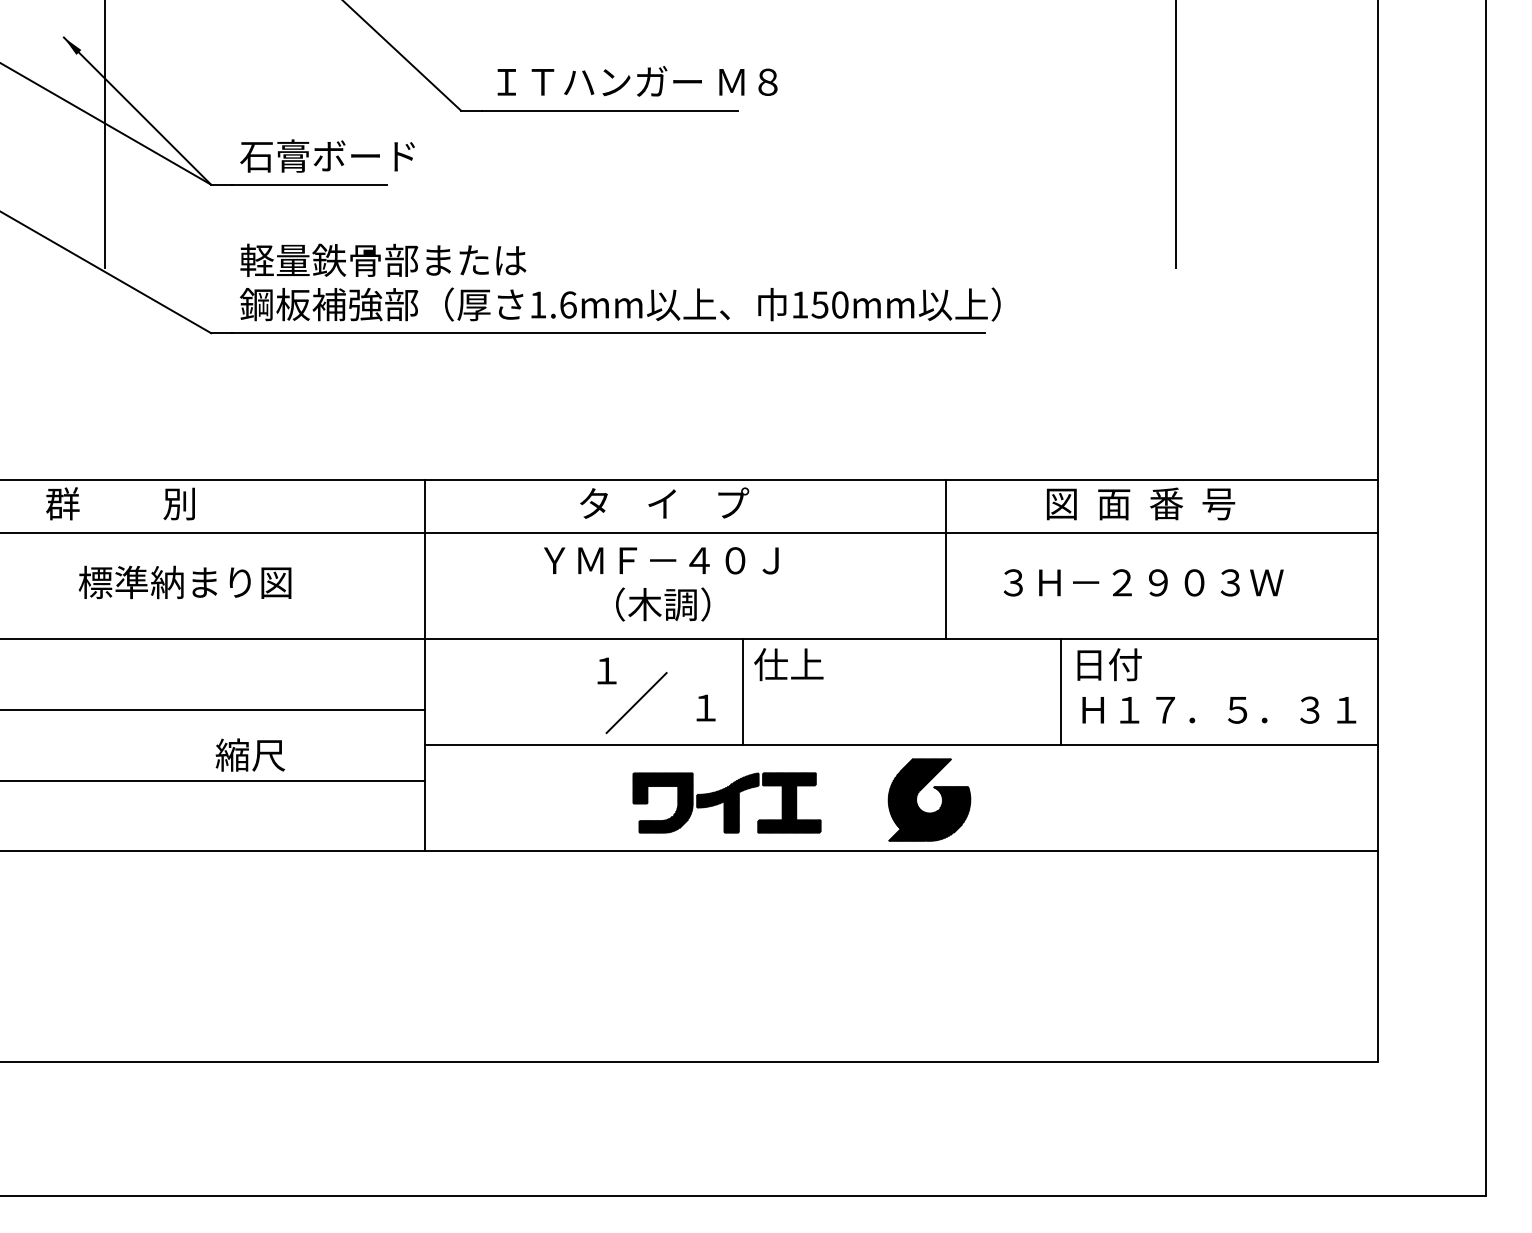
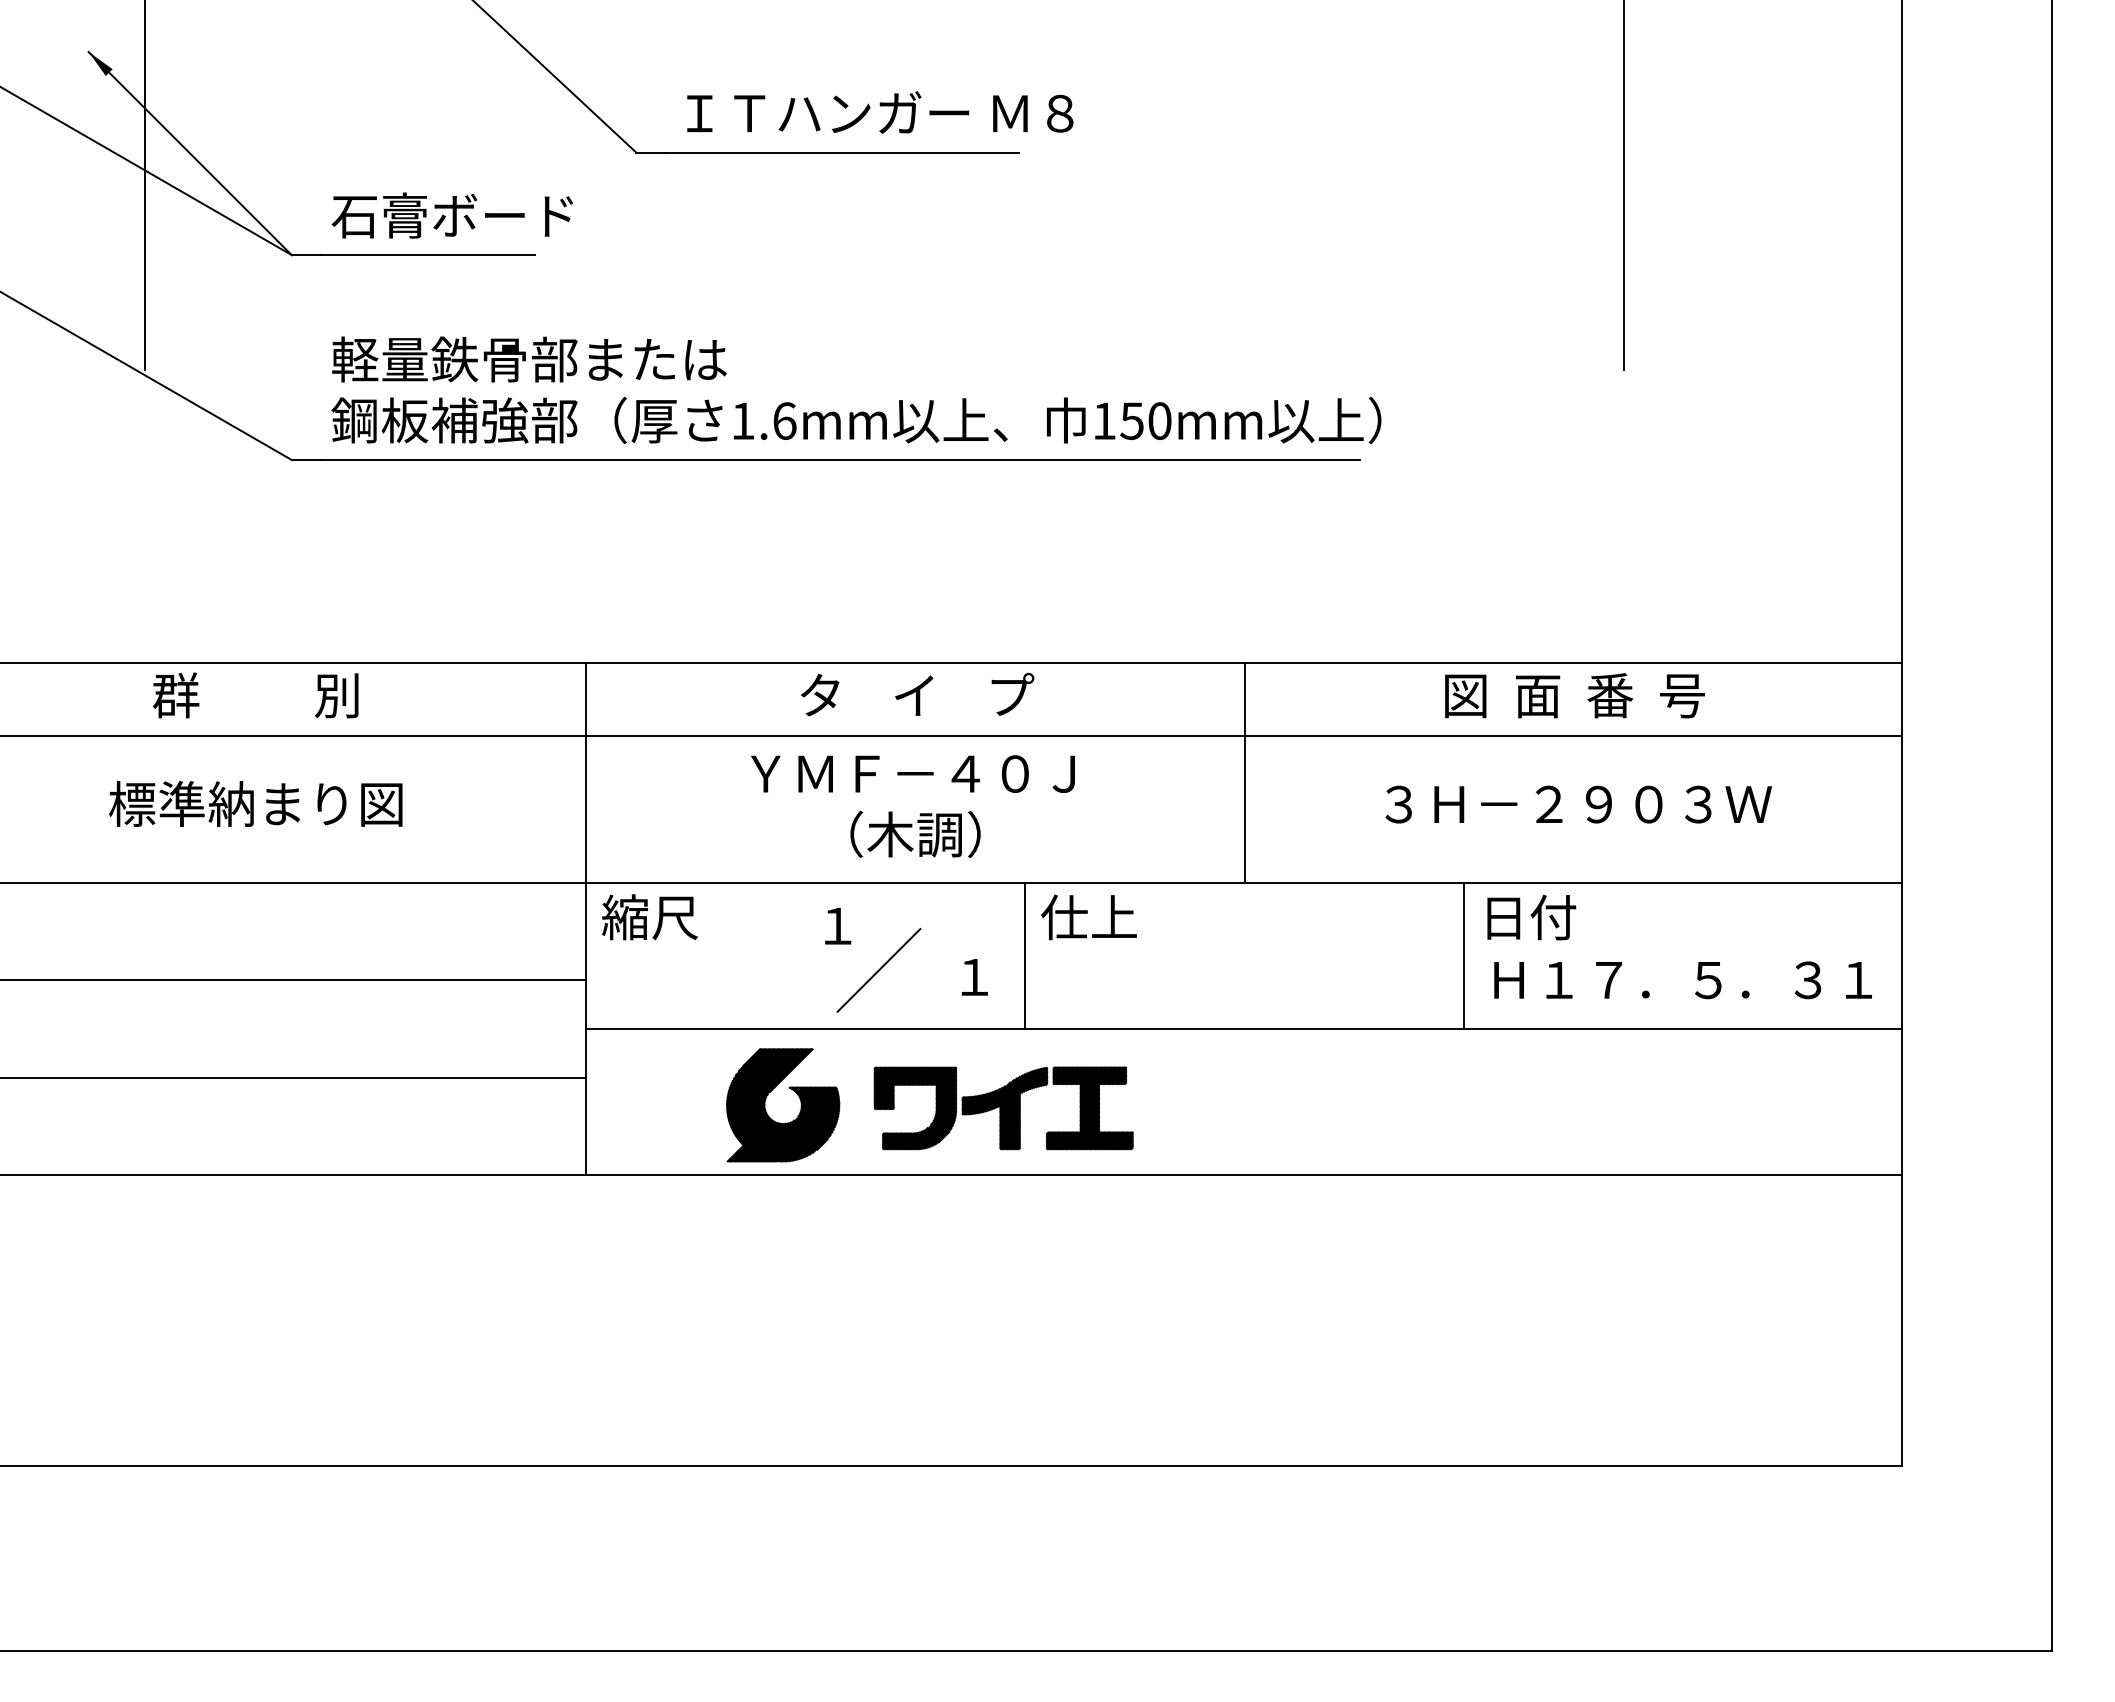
text: (120, 503) -> (255, 695), moved
line: (945, 559) -> (1244, 772), moved
text: (250, 755) -> (649, 917), moved
part: (942, 800) -> (800, 1105), moved

